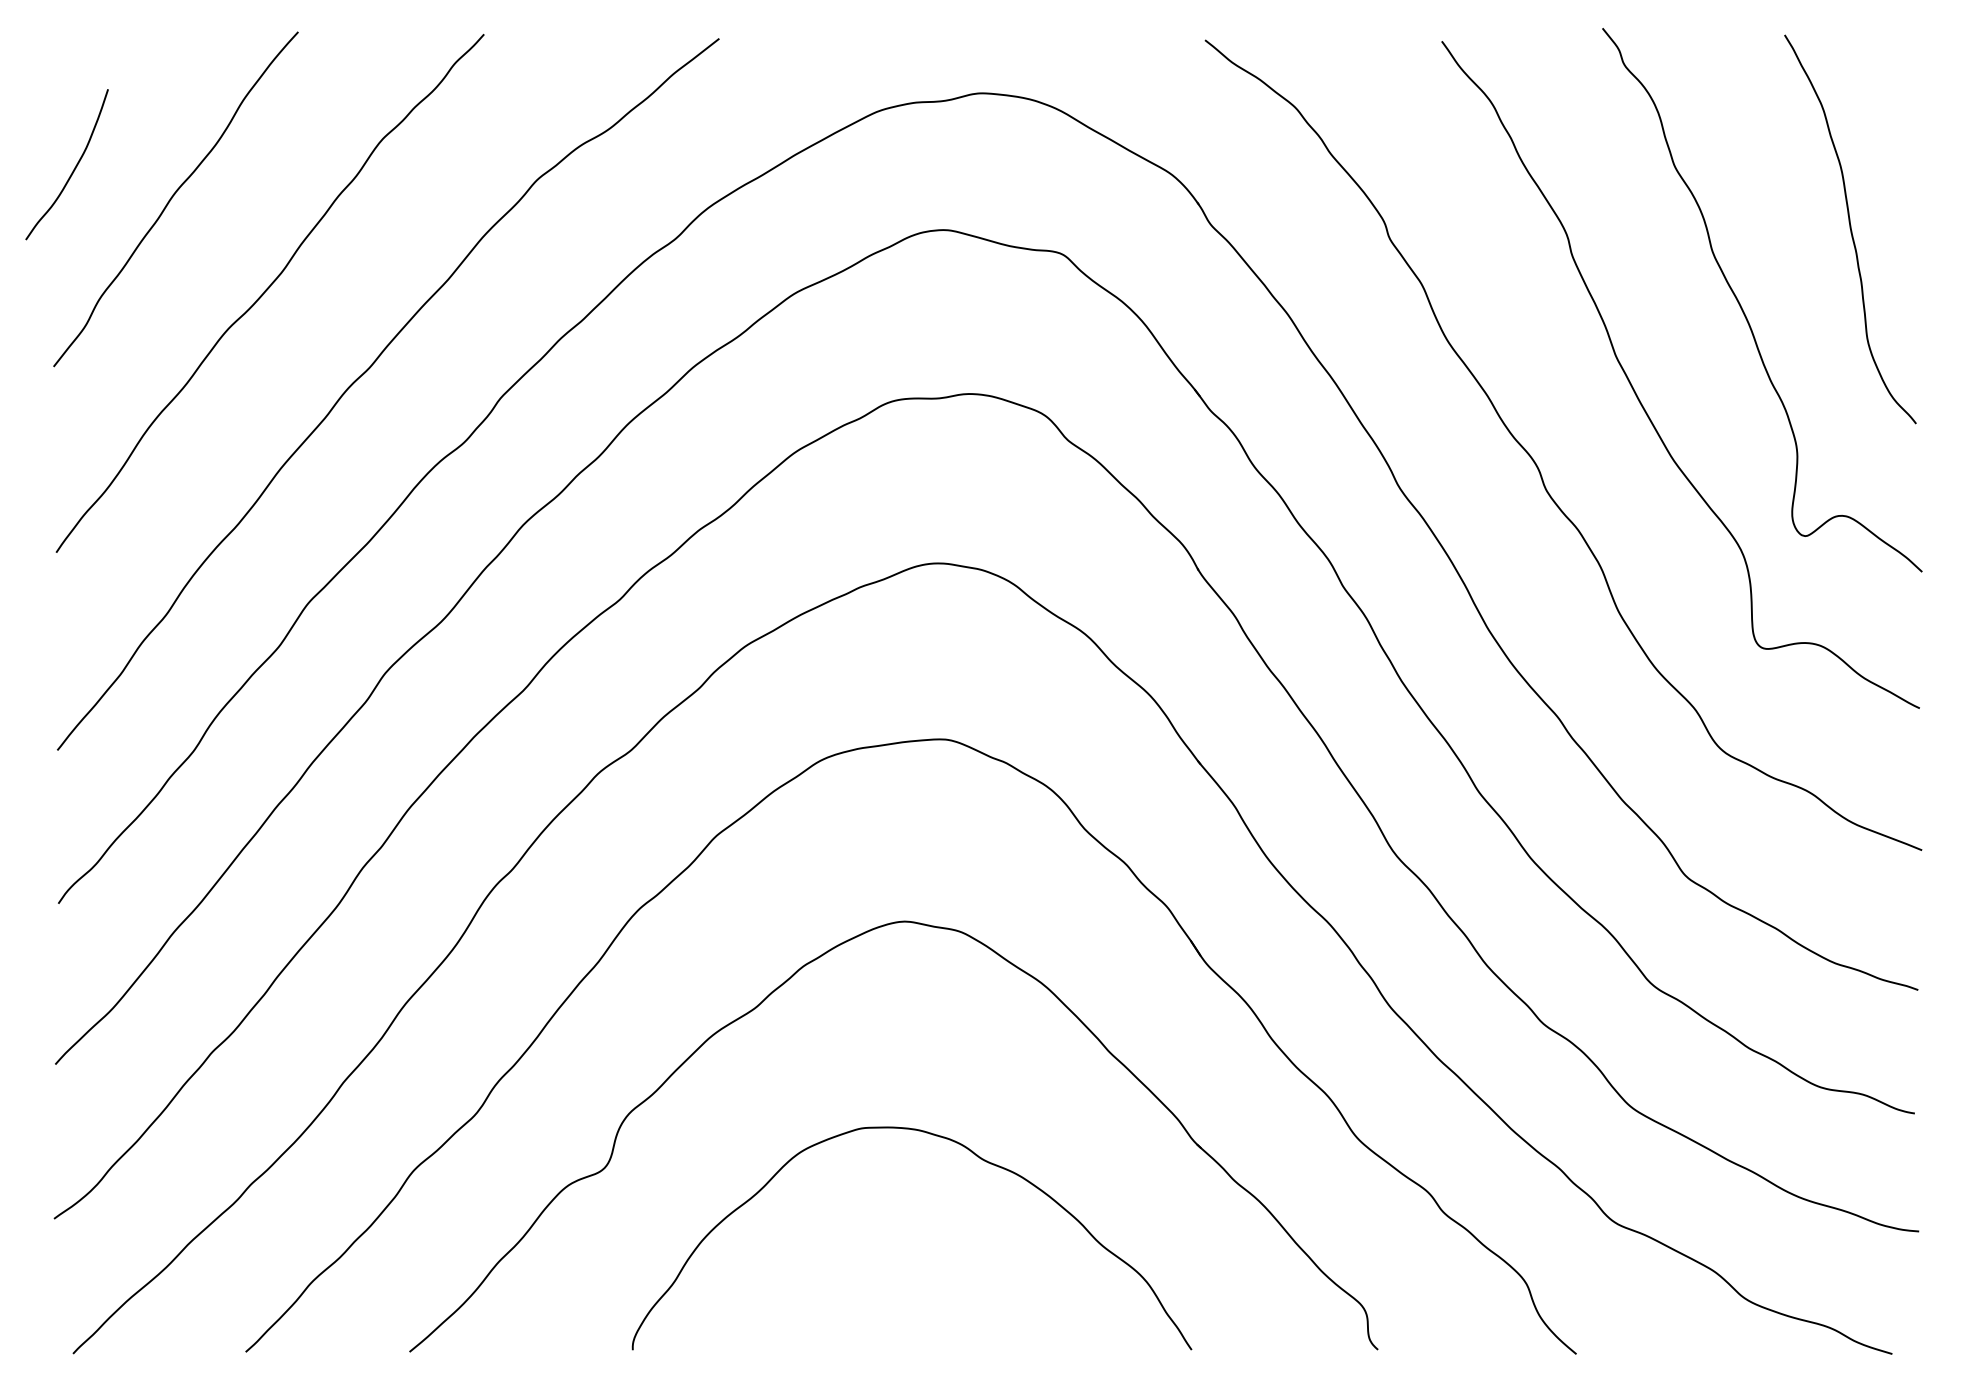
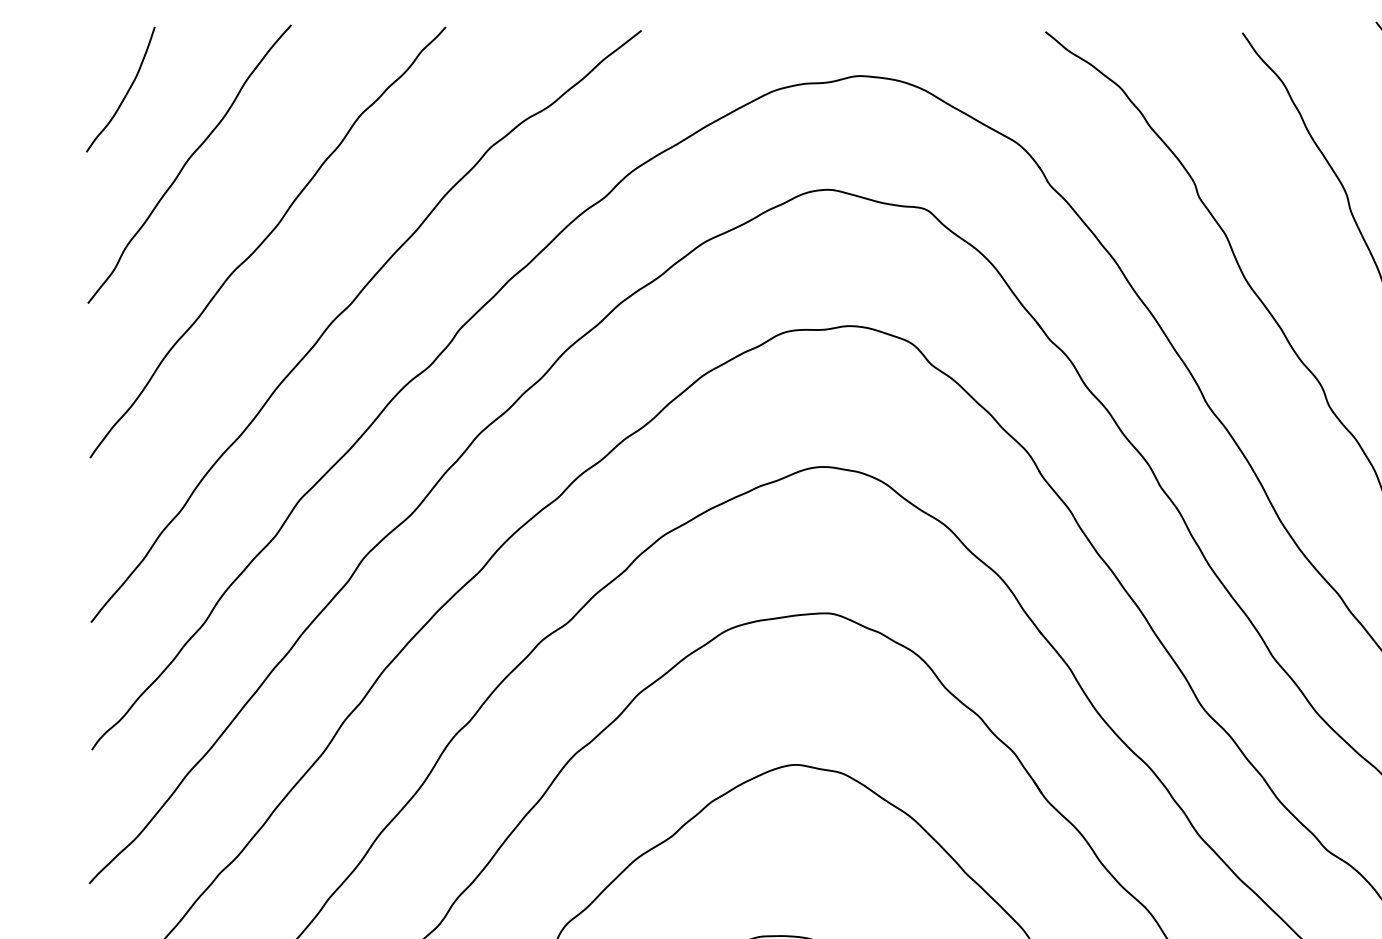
curve: (74, 167) -> (126, 92), moved

